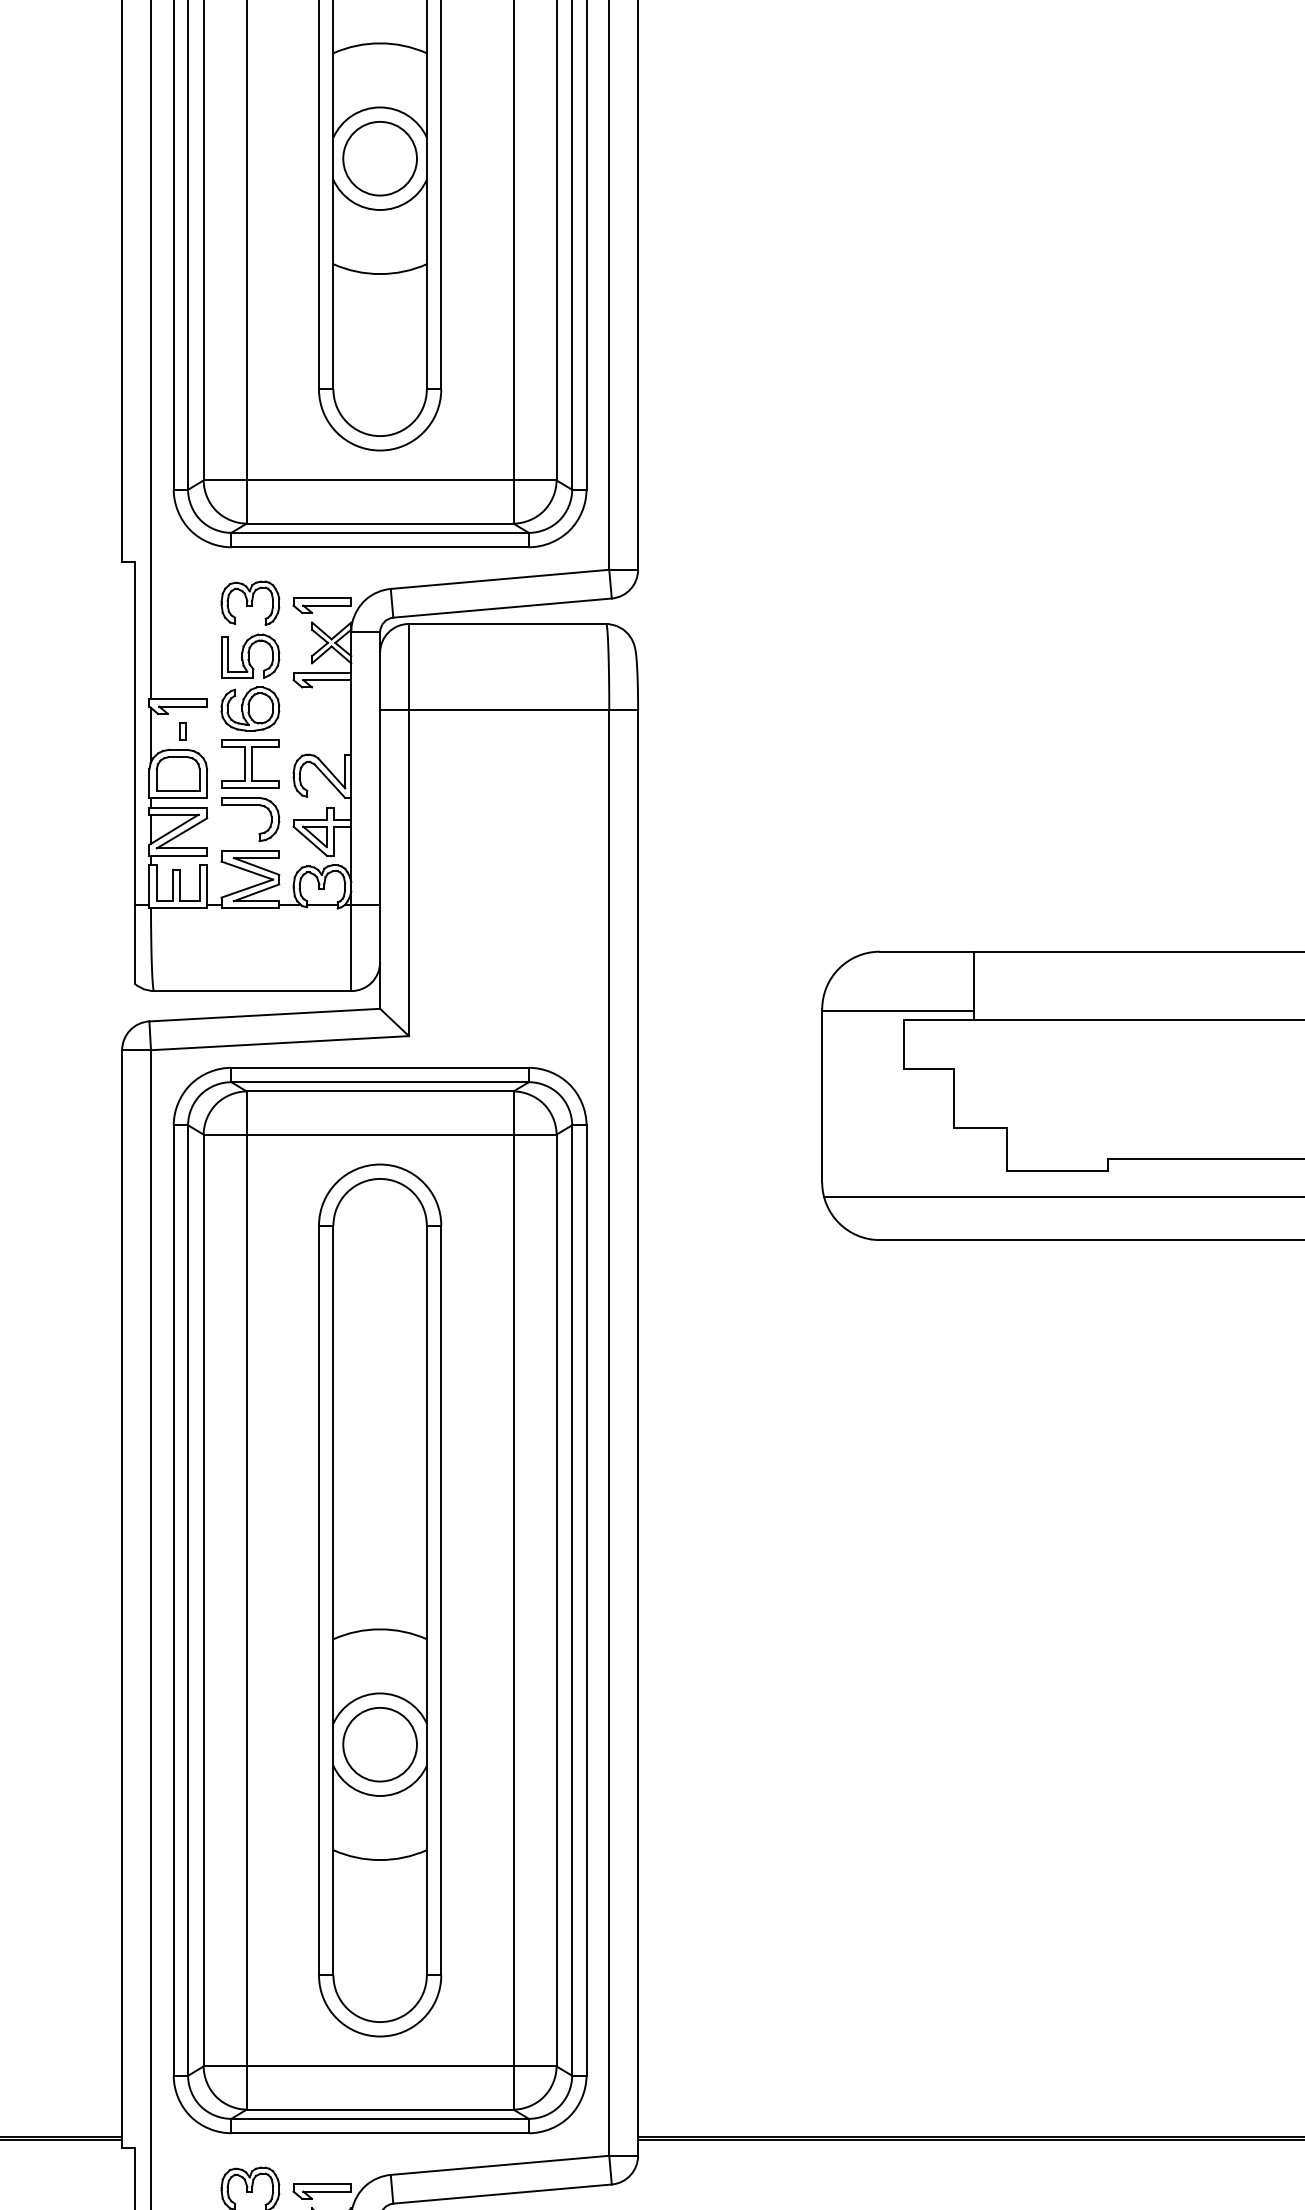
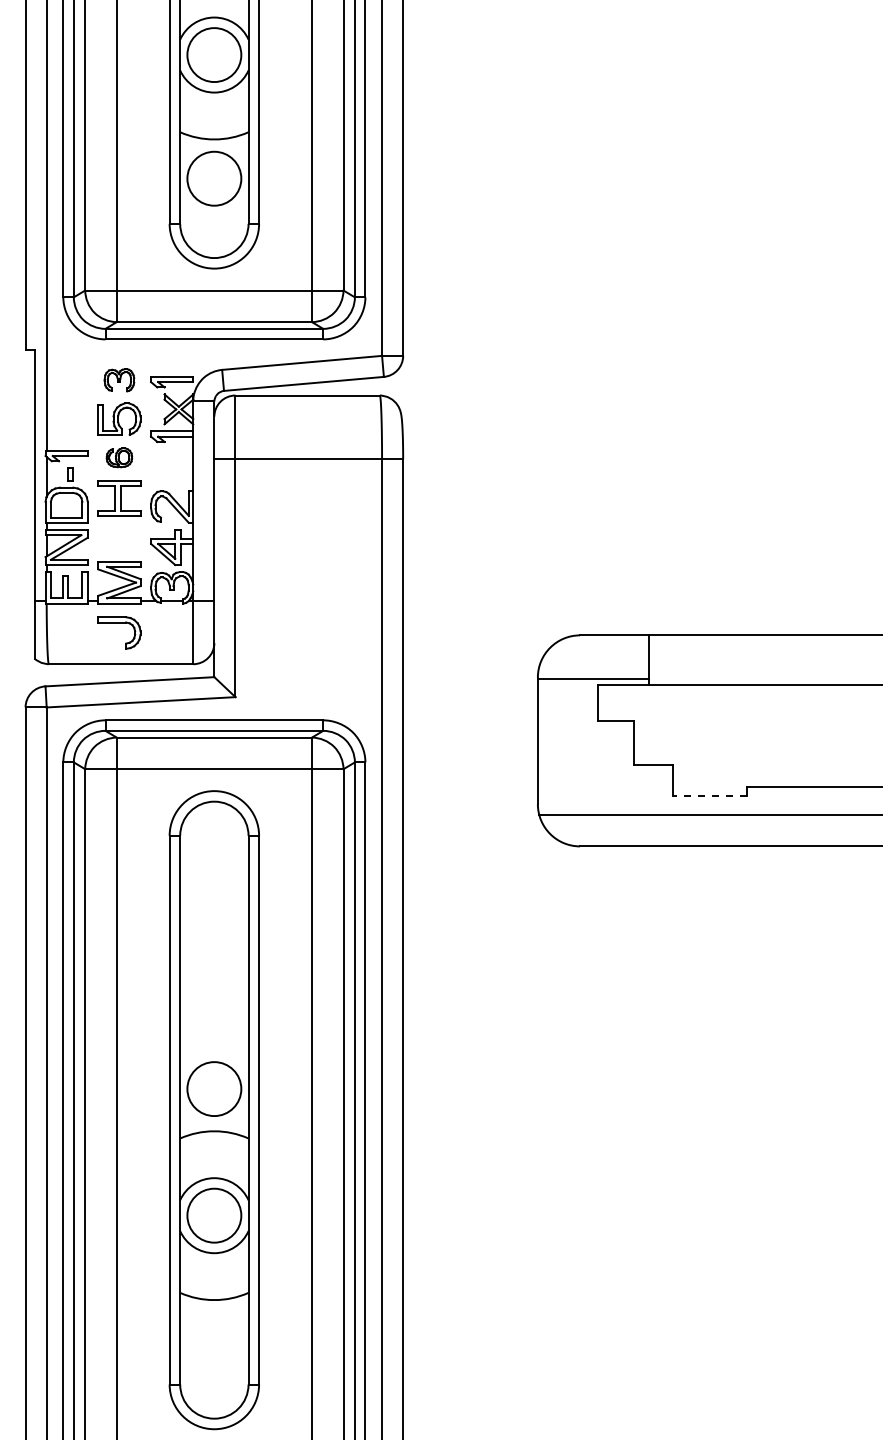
circle: (379, 327) -> (213, 178), added
part: (250, 602) -> (119, 379), size x0.7
part: (250, 708) -> (119, 457), size x0.6
part: (250, 805) -> (119, 622), moved
line: (1057, 1170) -> (710, 795), solid -> dashed
circle: (379, 1571) -> (213, 1088), added

